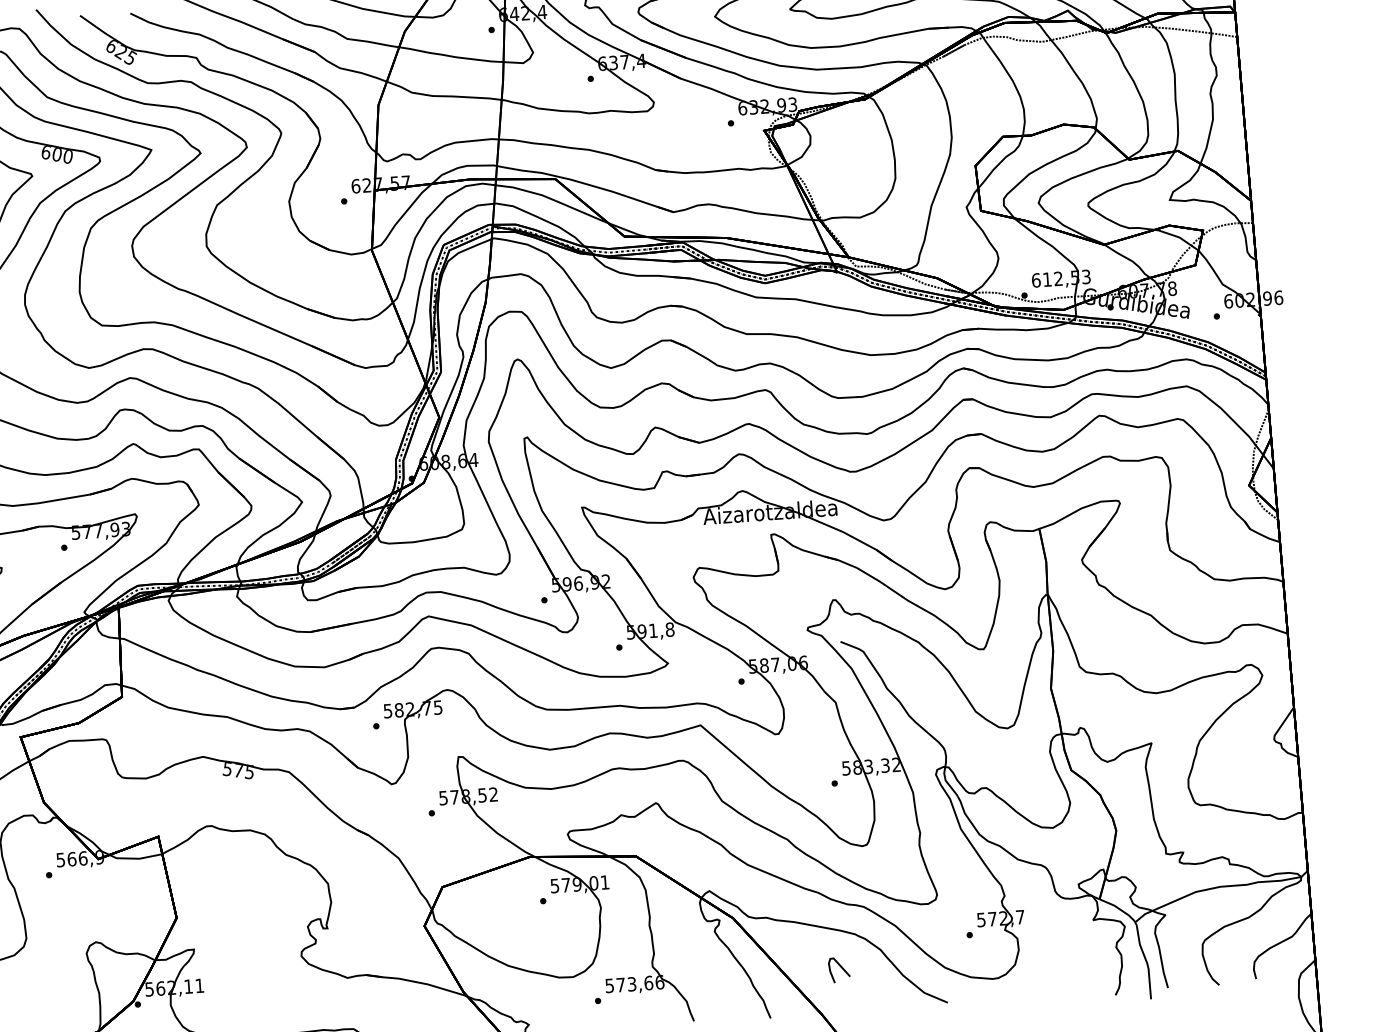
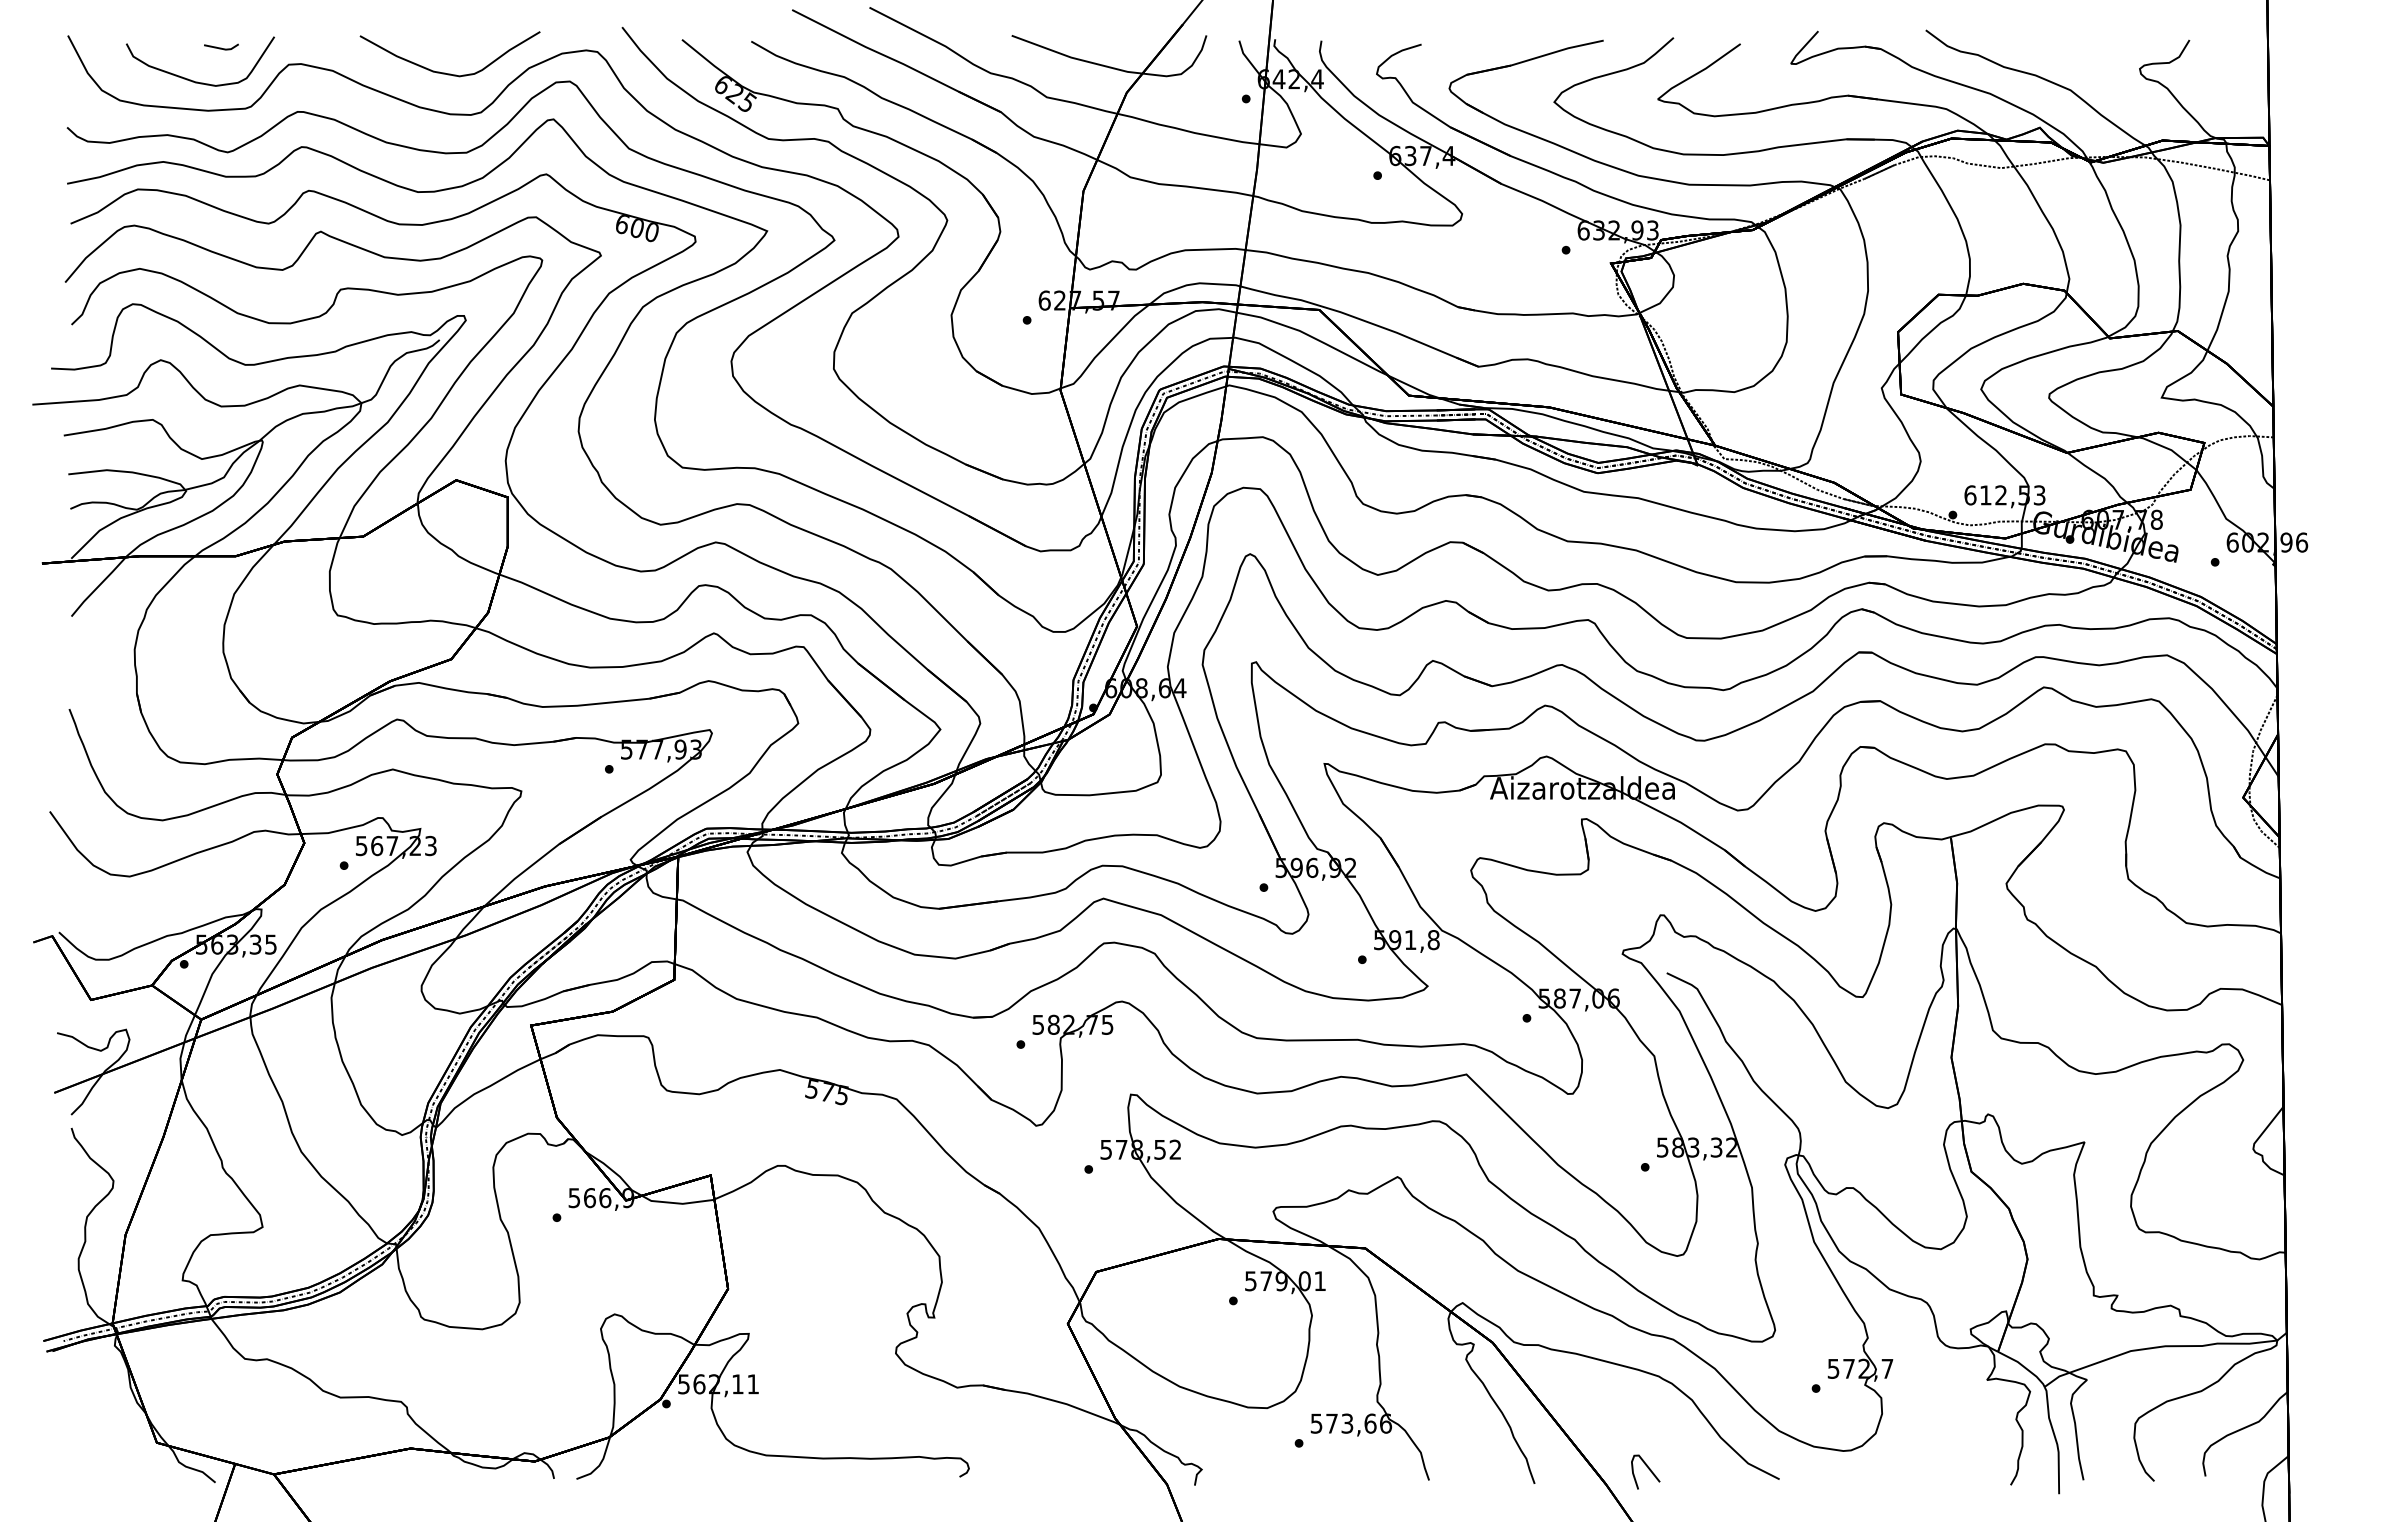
curve: (840, 967) -> (1647, 1468), moved

